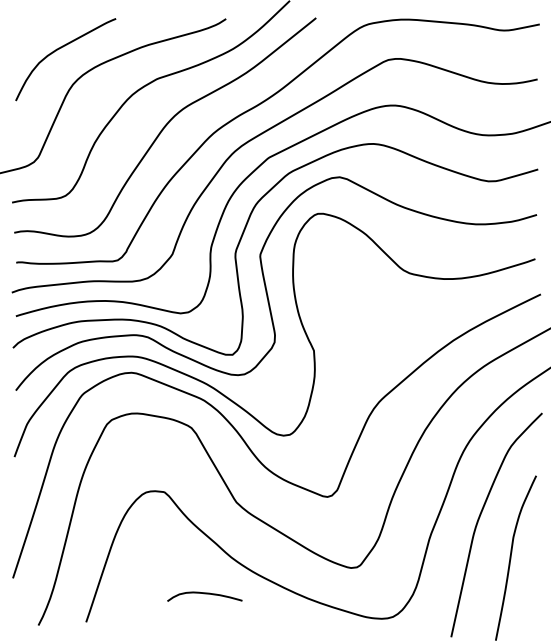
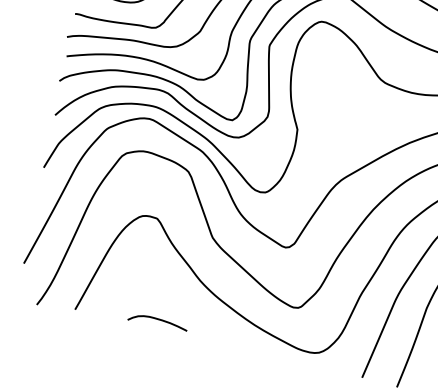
curve: (204, 594) -> (158, 320), moved

